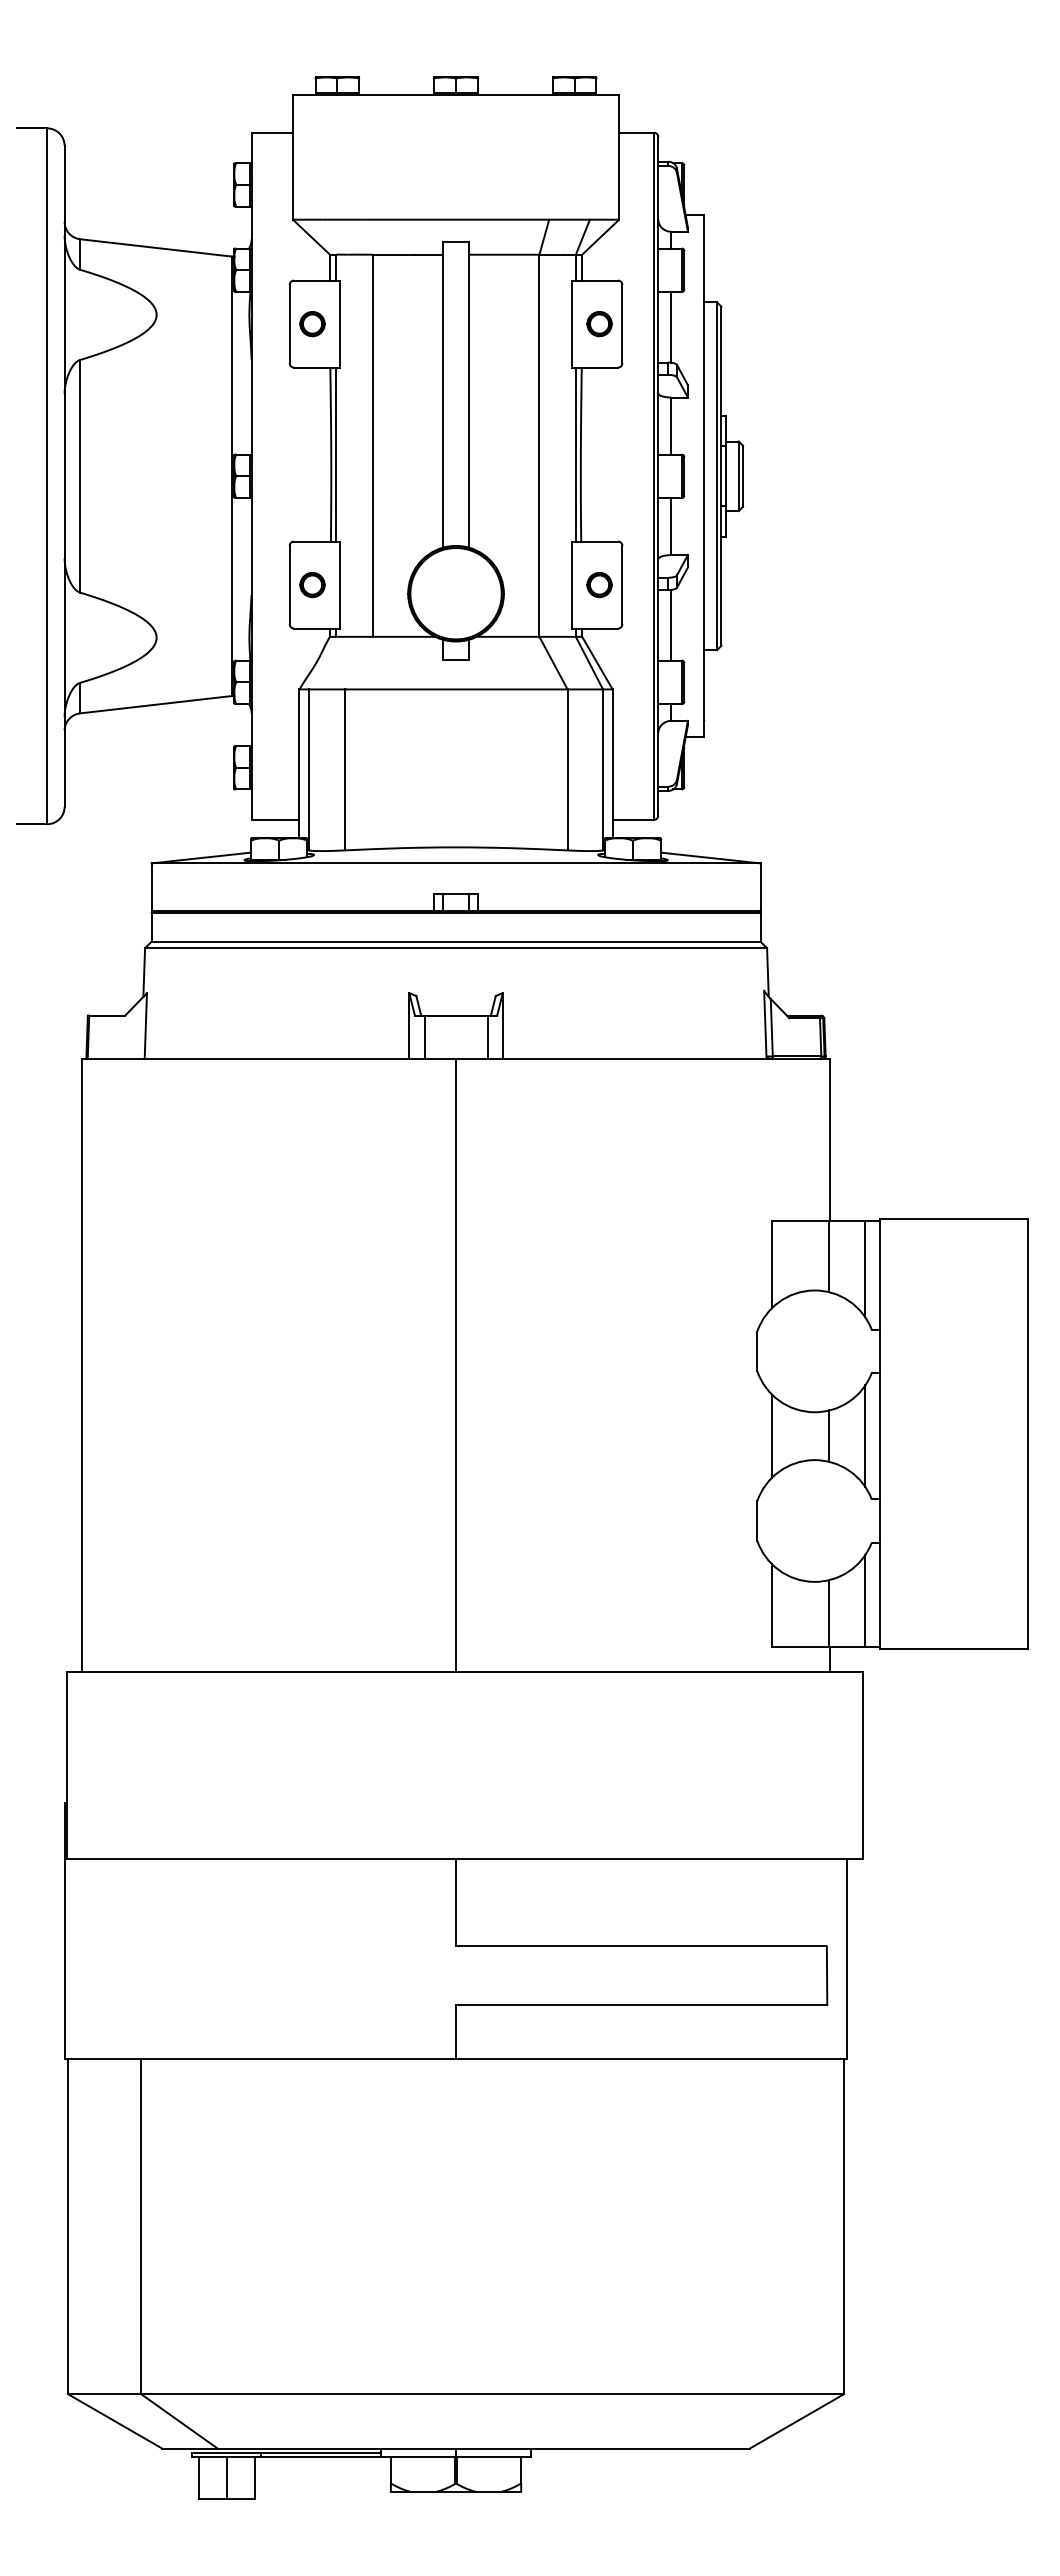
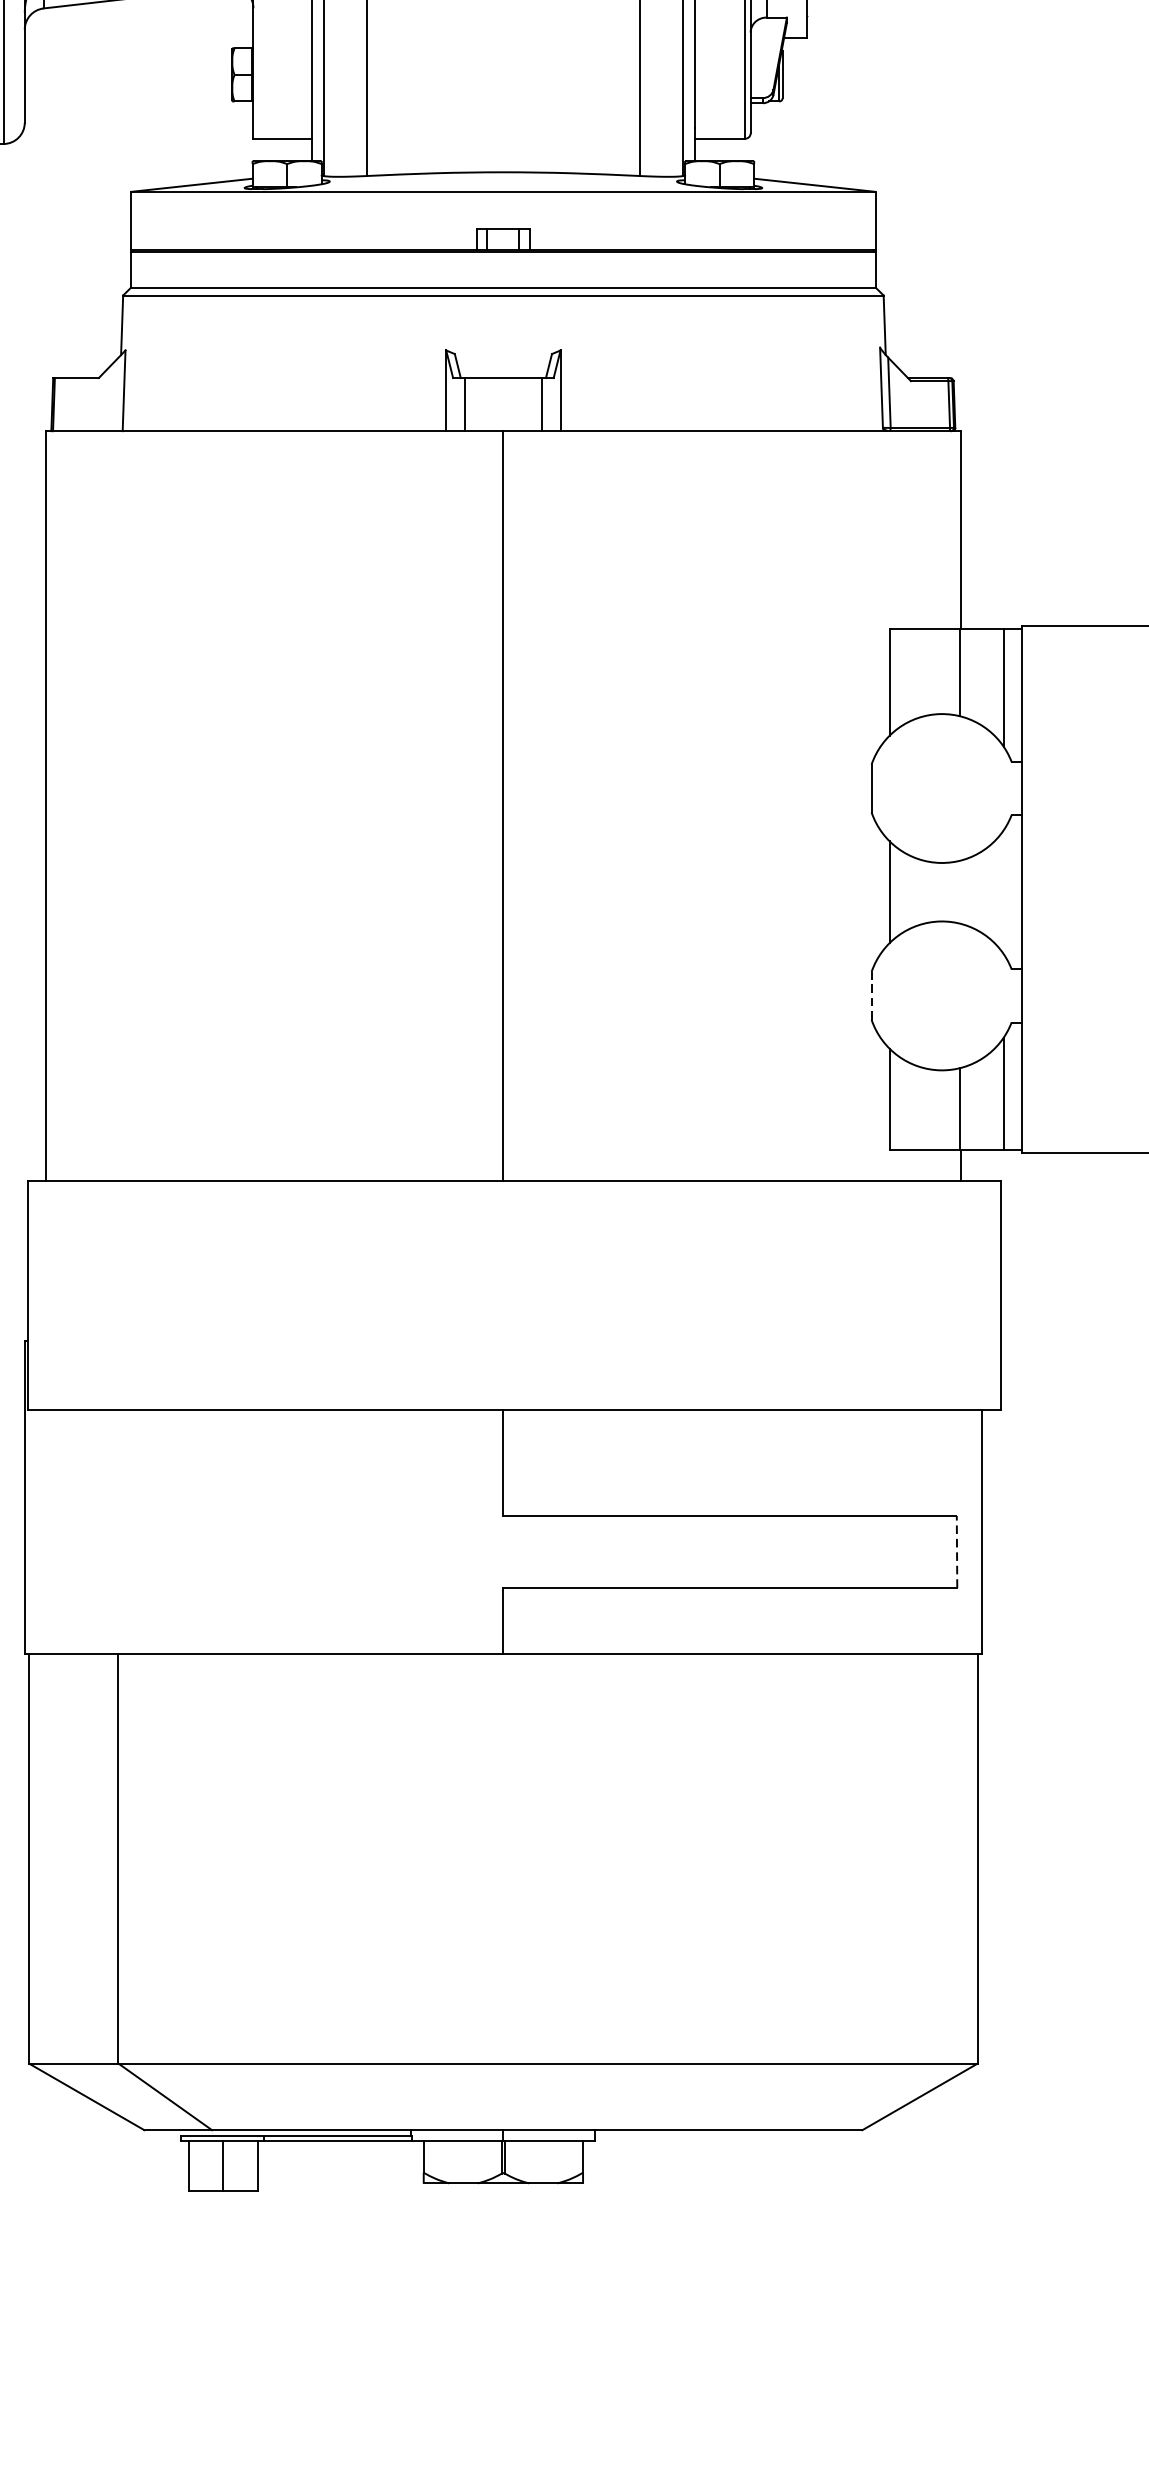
line: (829, 1435) -> (960, 891), removed
line: (865, 1435) -> (1004, 891), removed
line: (757, 1521) -> (871, 996), solid -> dashed
line: (827, 1975) -> (957, 1551), solid -> dashed

